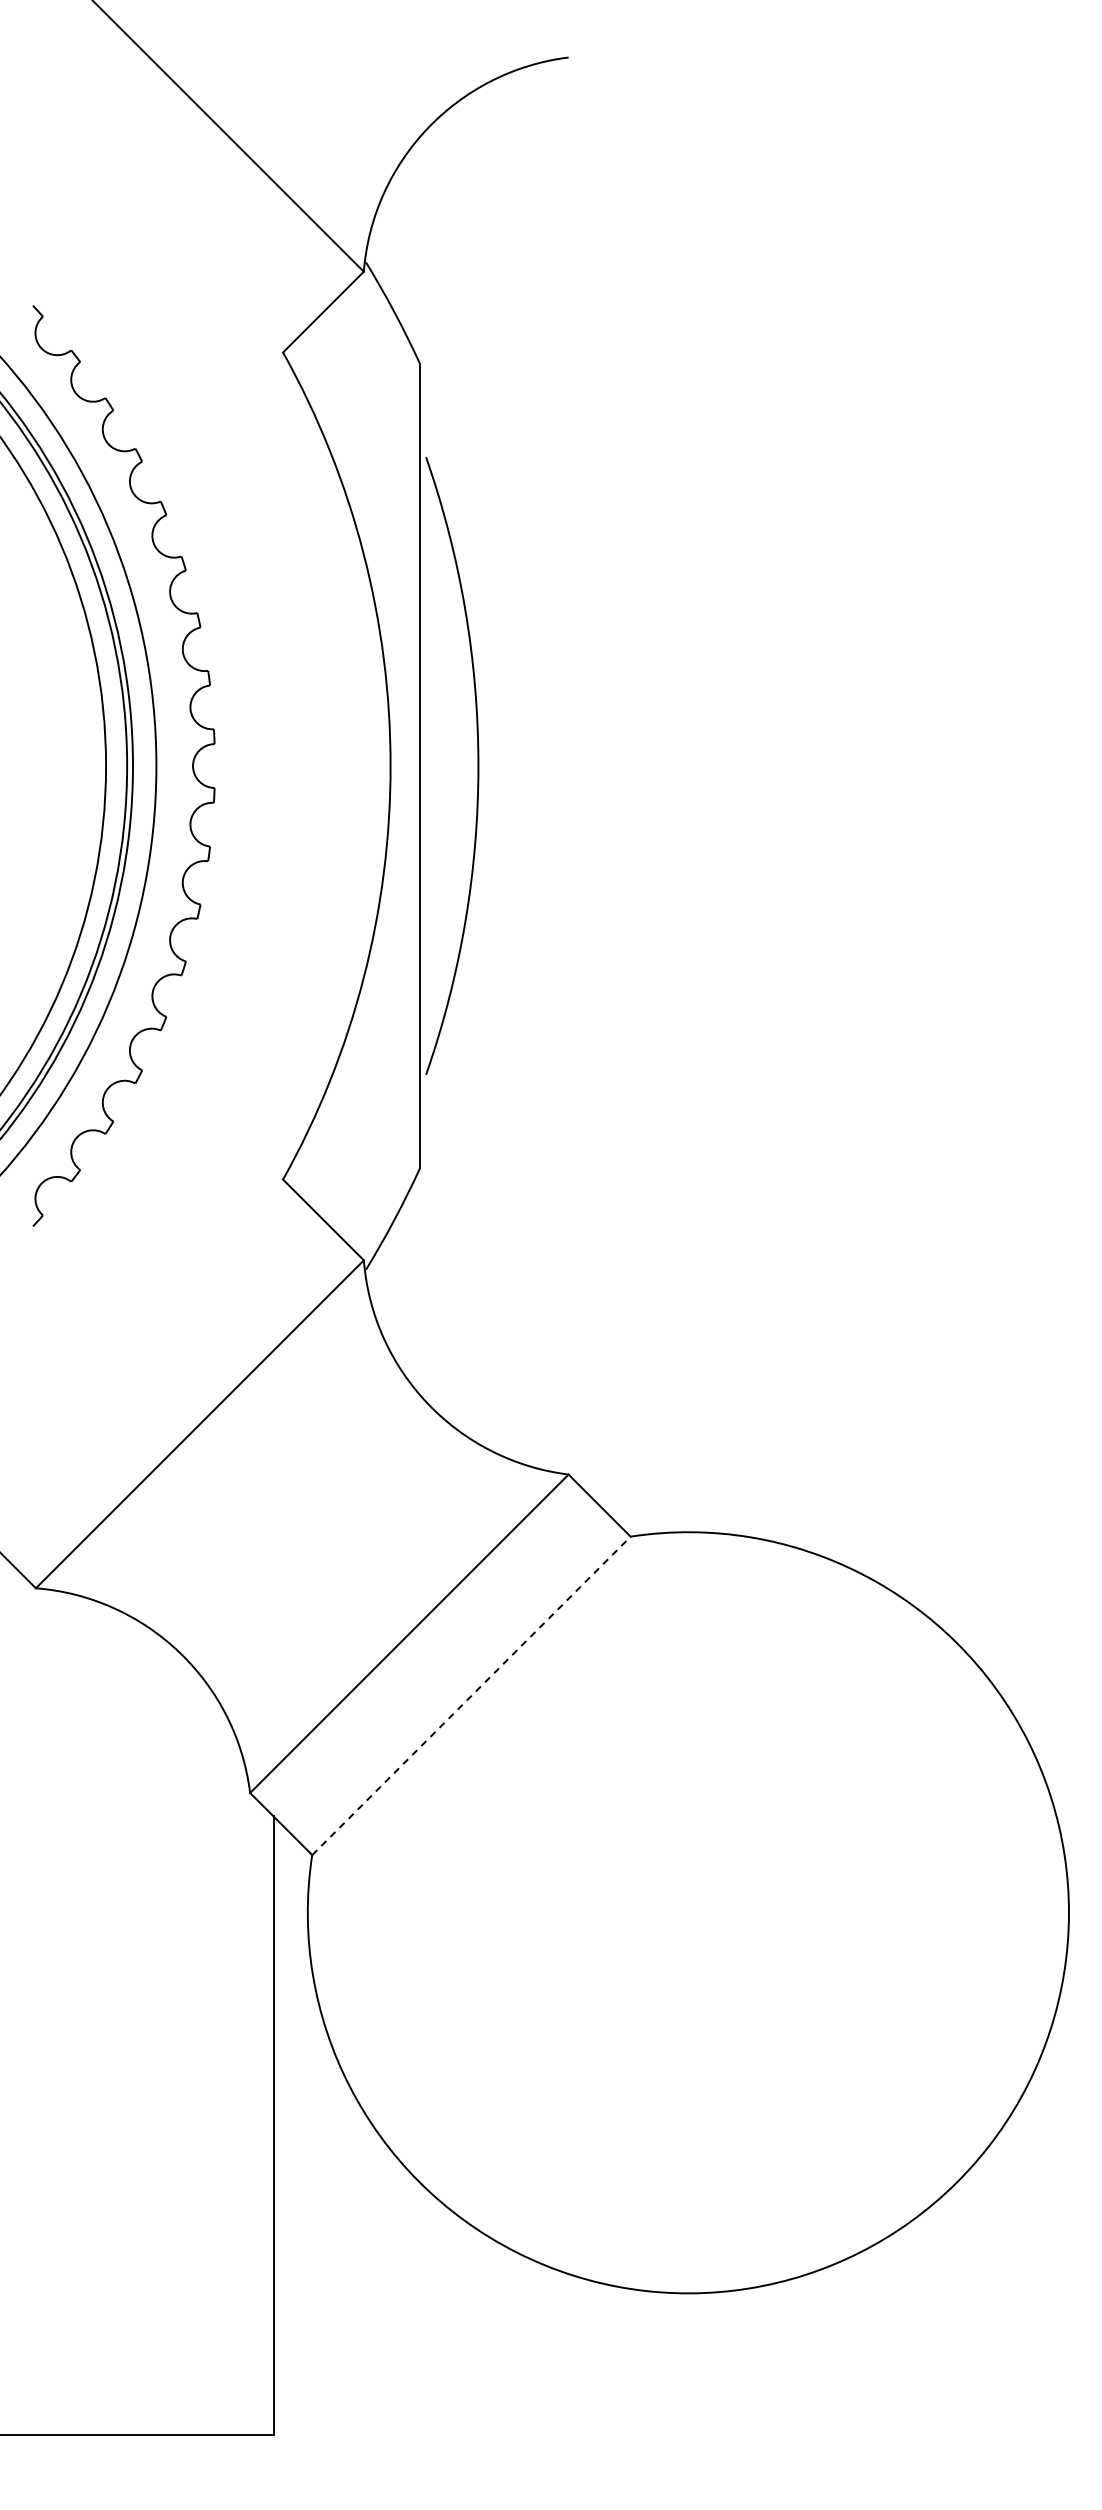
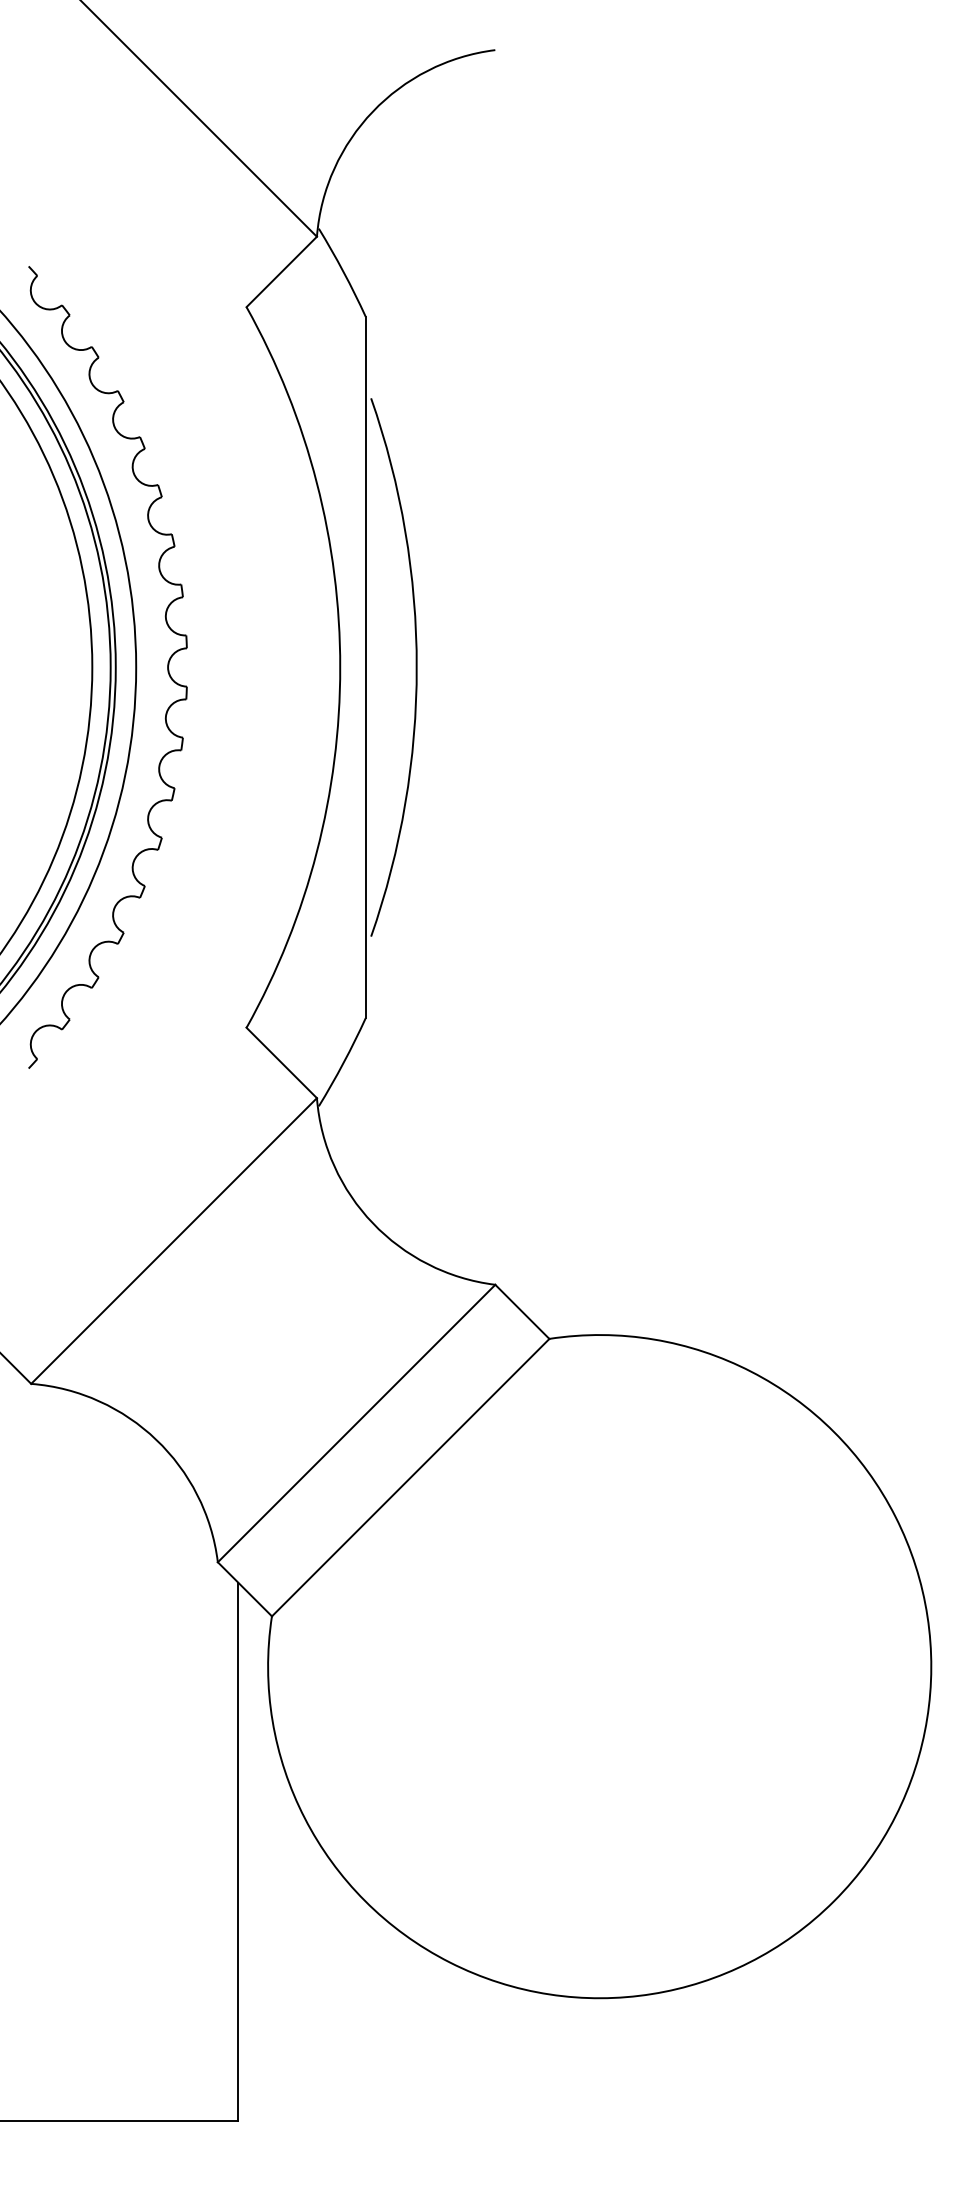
line: (471, 1695) -> (410, 1477), dashed -> solid

